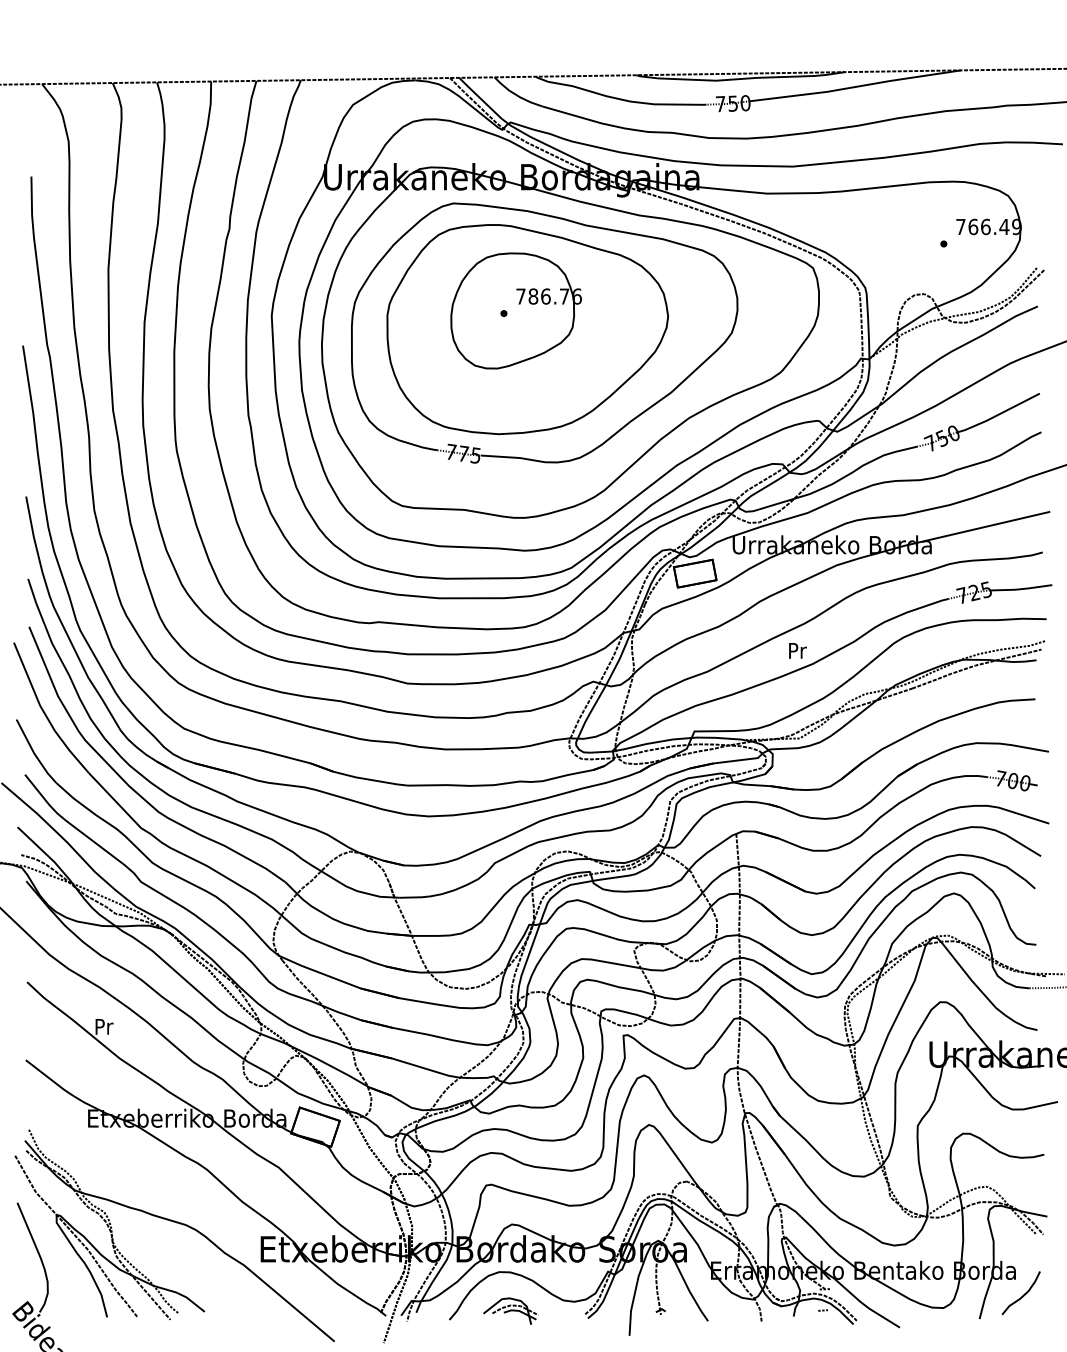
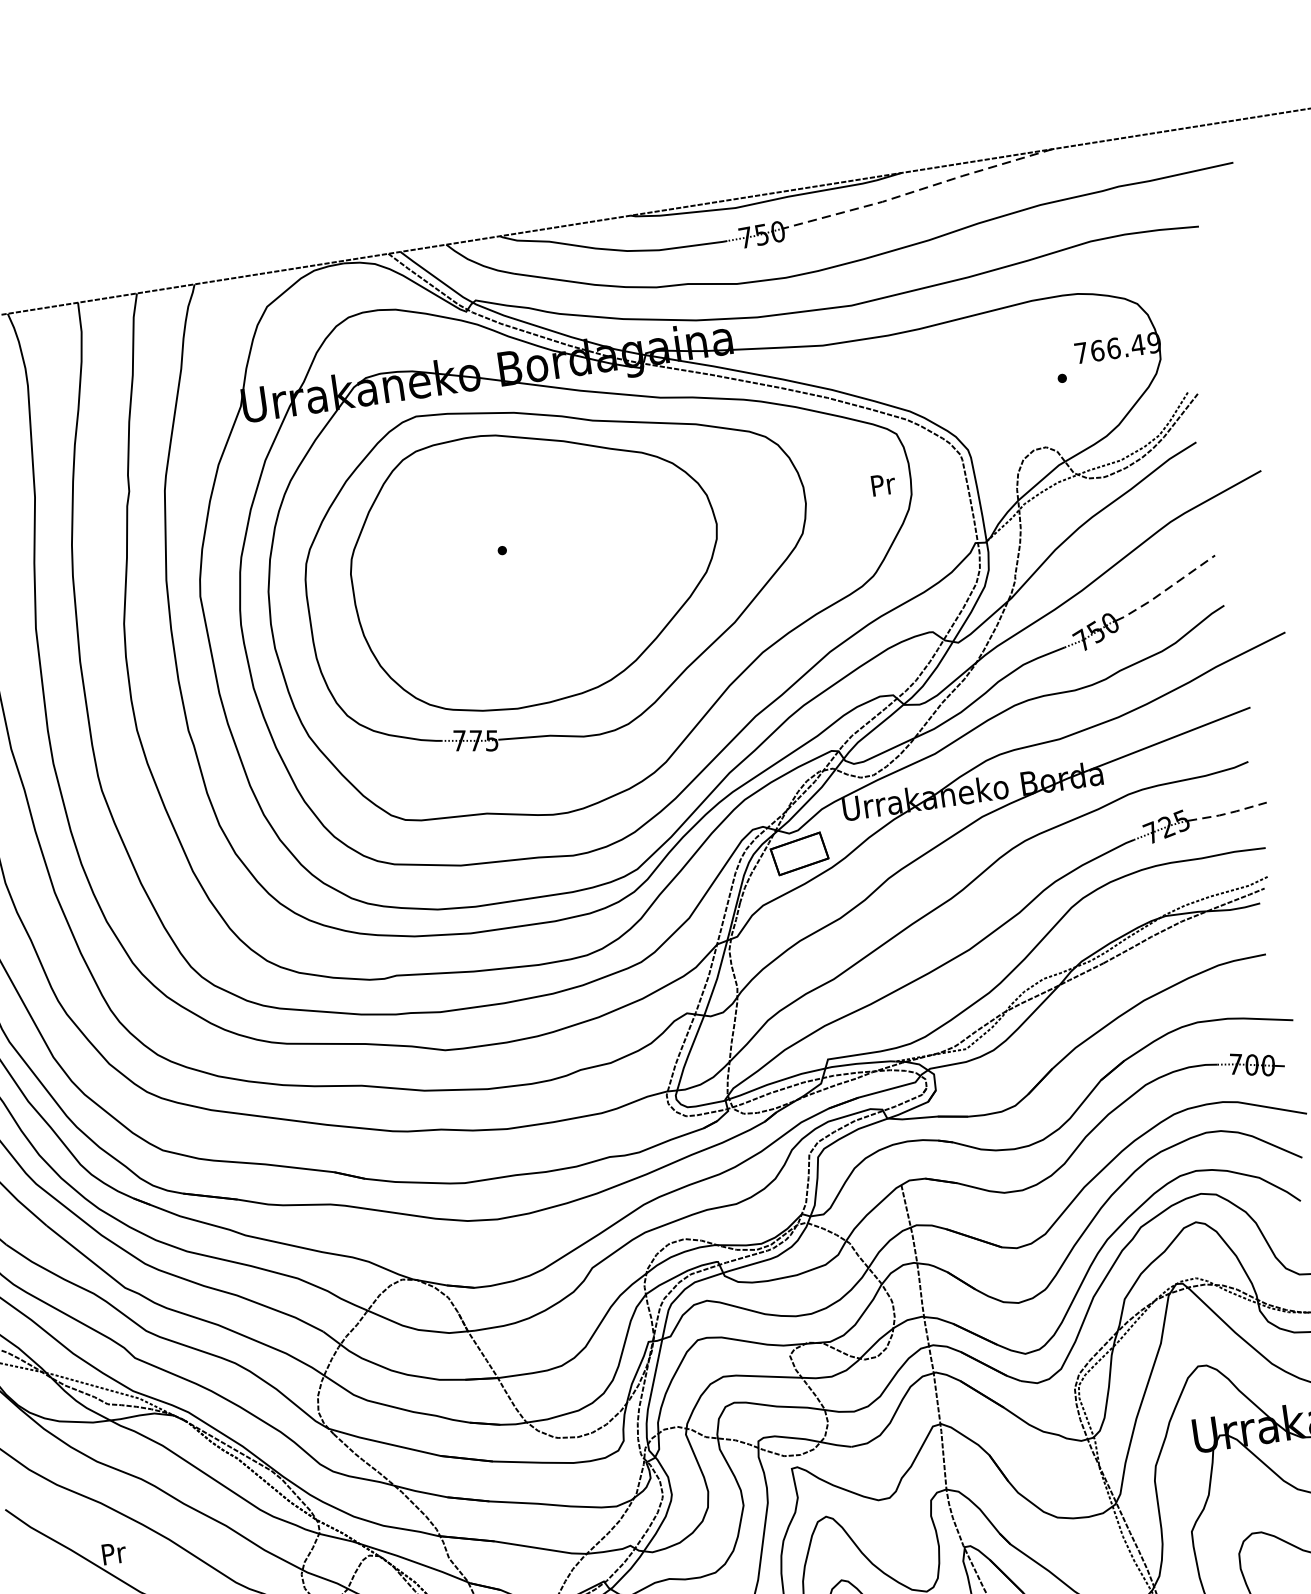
line: (855, 86) -> (918, 189), solid -> dashed
part: (515, 310) -> (516, 544), removed
line: (998, 414) -> (1165, 590), solid -> dashed
line: (1021, 589) -> (1227, 813), solid -> dashed
text: (797, 650) -> (882, 484), moved

